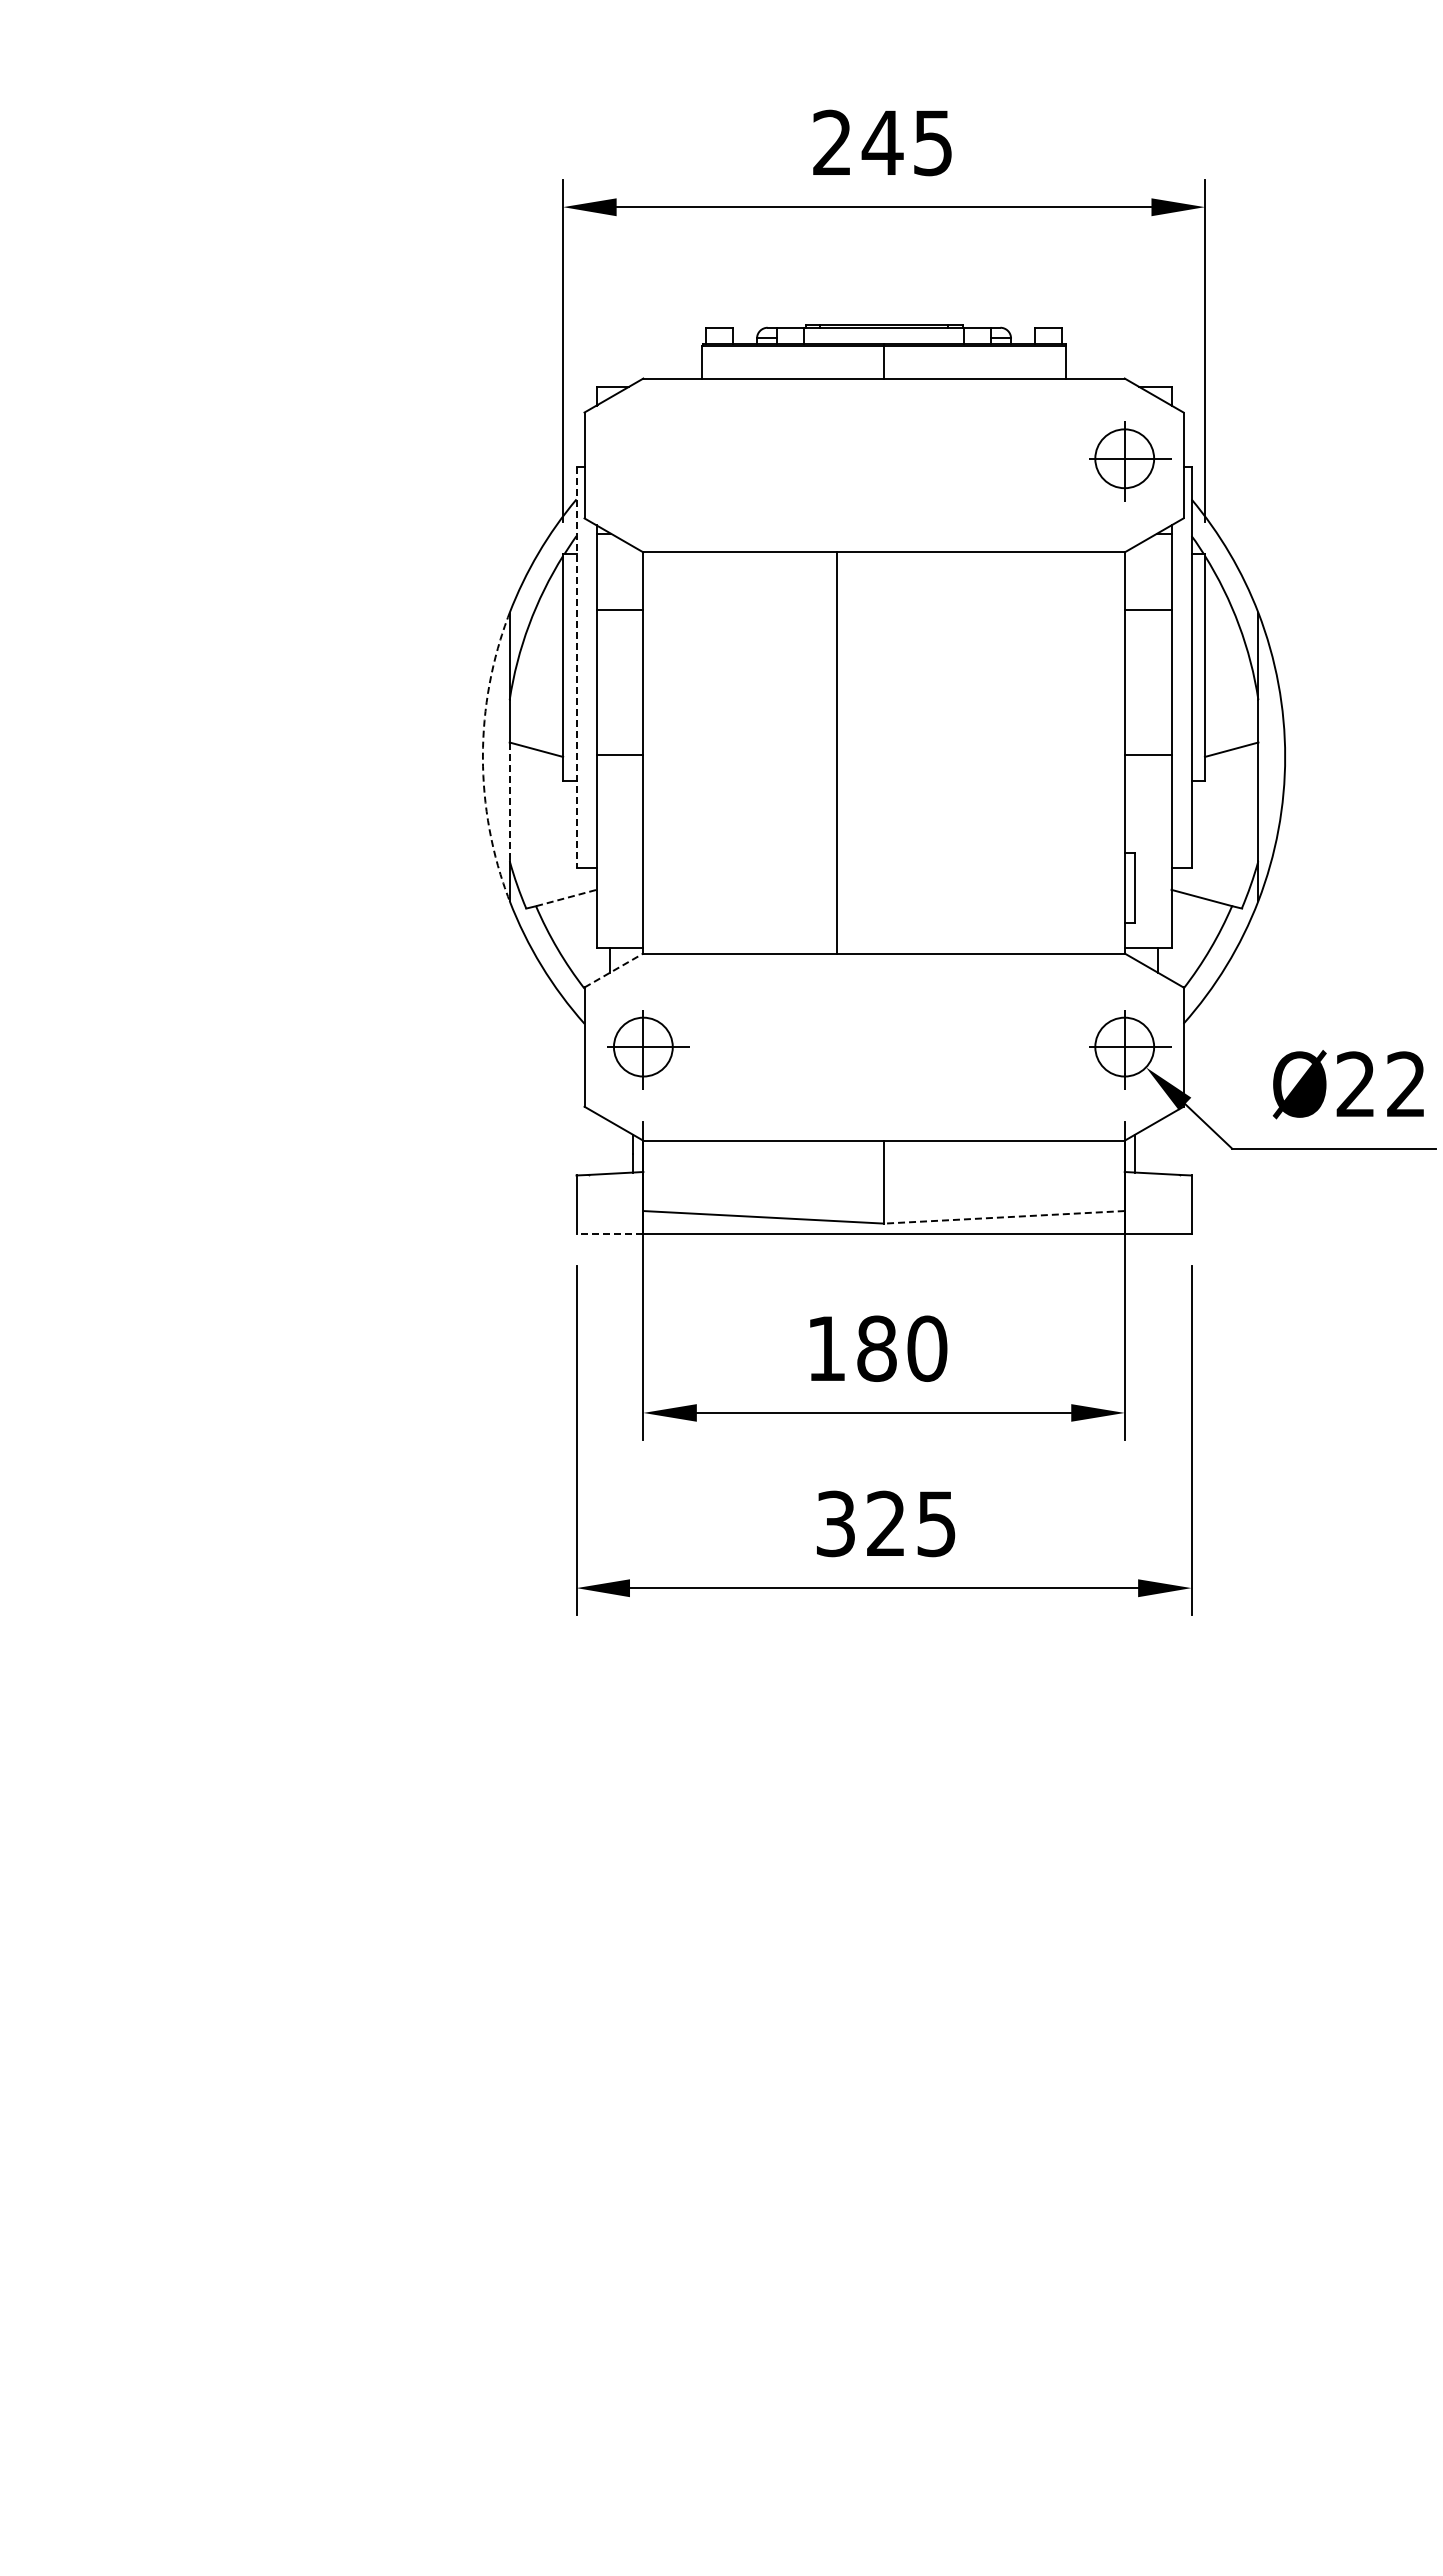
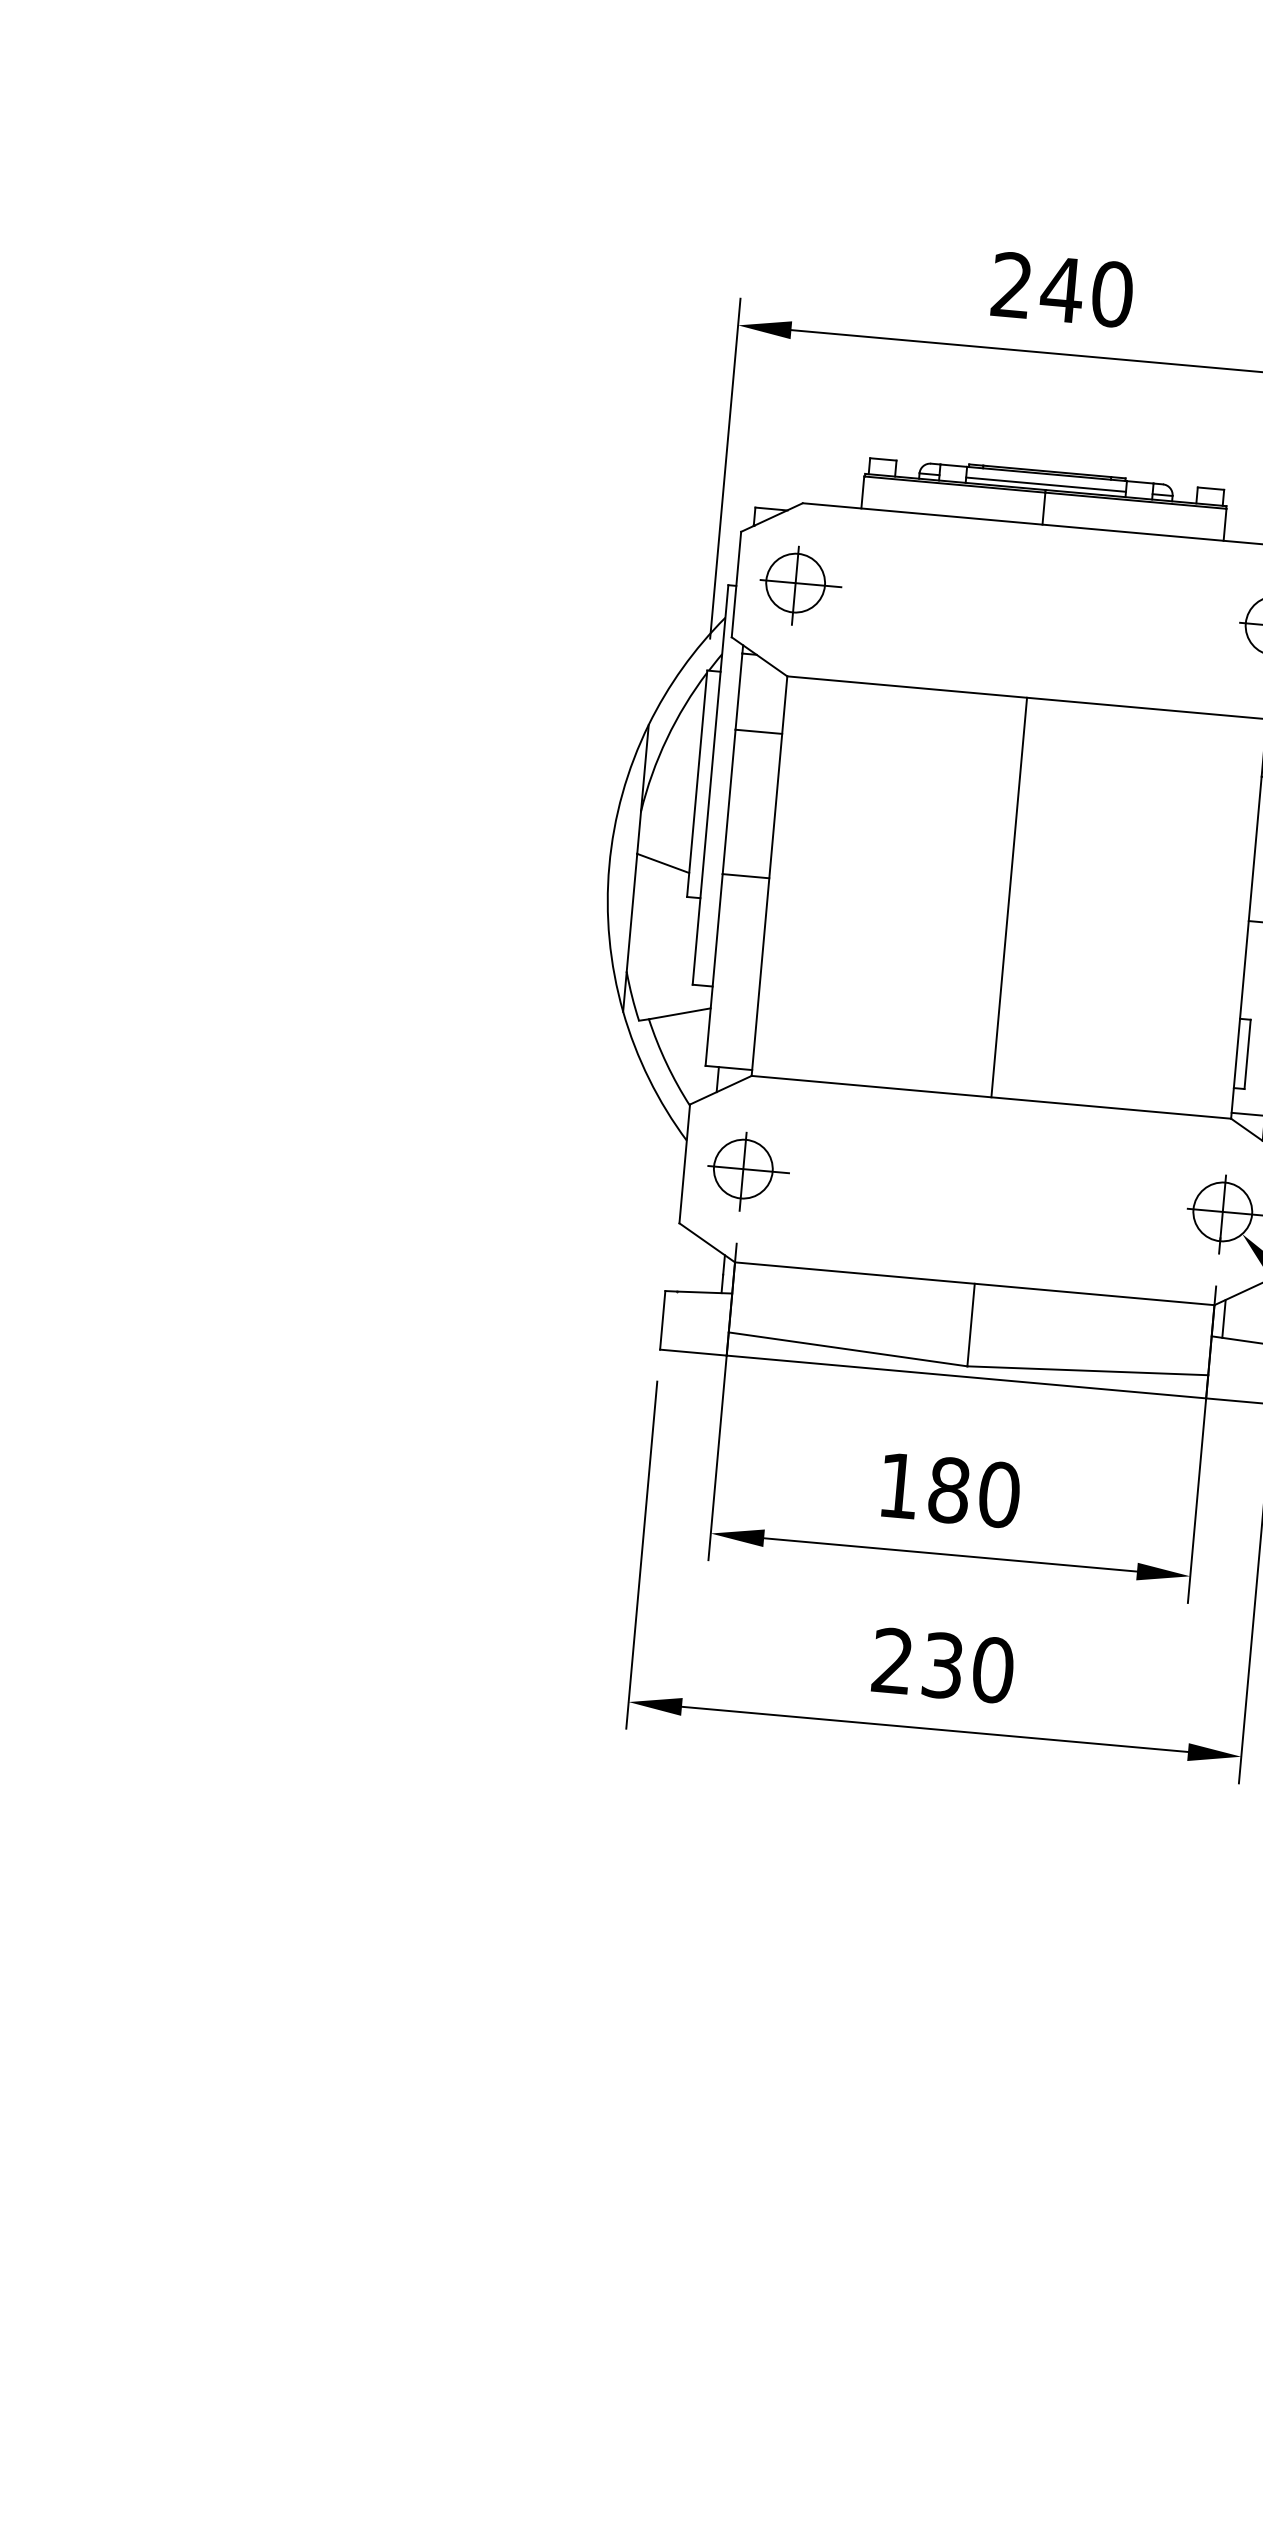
text: (933, 142) -> (1112, 293), 245 -> 240
line: (883, 338) -> (1045, 484), added
part: (648, 461) -> (800, 586), added
line: (576, 667) -> (710, 785), dashed -> solid
line: (837, 752) -> (1009, 897), moved
arc: (482, 756) -> (608, 865), dashed -> solid
line: (509, 802) -> (631, 913), dashed -> solid
line: (566, 897) -> (680, 1013), dashed -> solid
line: (613, 970) -> (720, 1090), dashed -> solid
line: (1004, 1217) -> (1087, 1370), dashed -> solid
line: (609, 1234) -> (692, 1352), dashed -> solid
text: (886, 1523) -> (943, 1665), 325 -> 230

